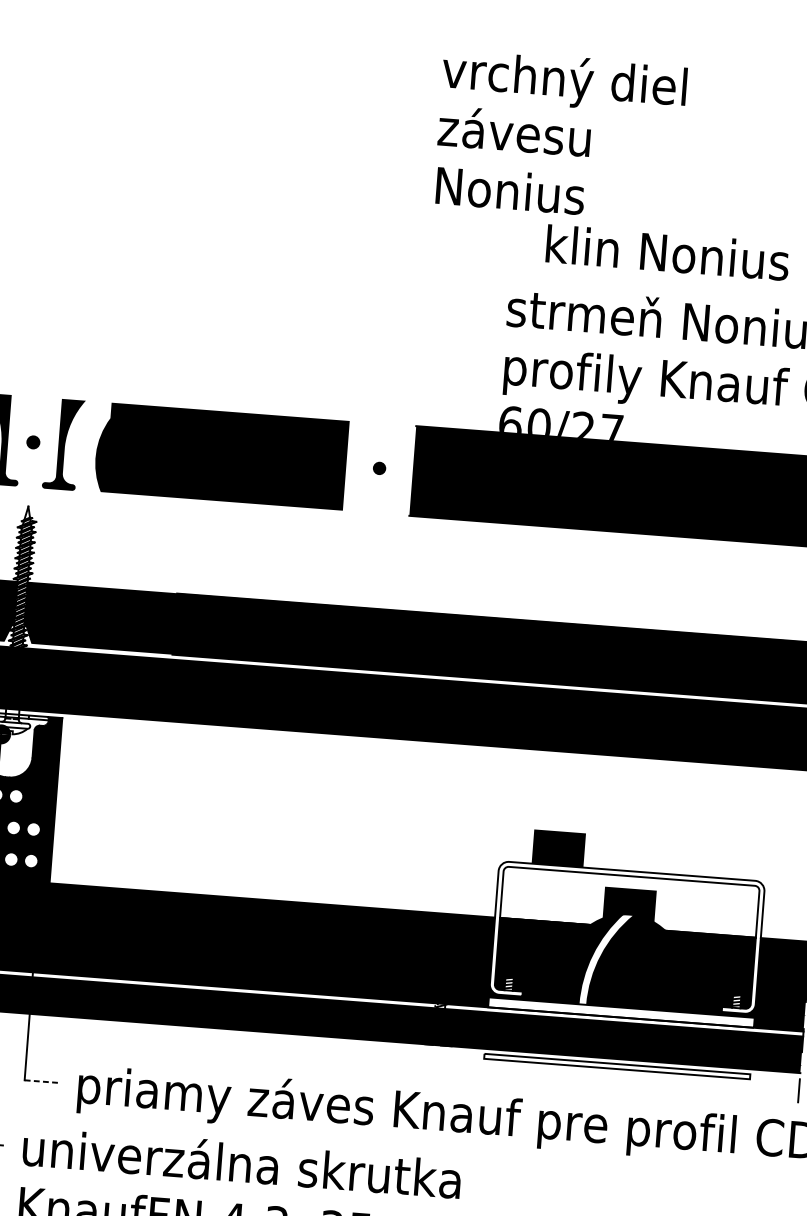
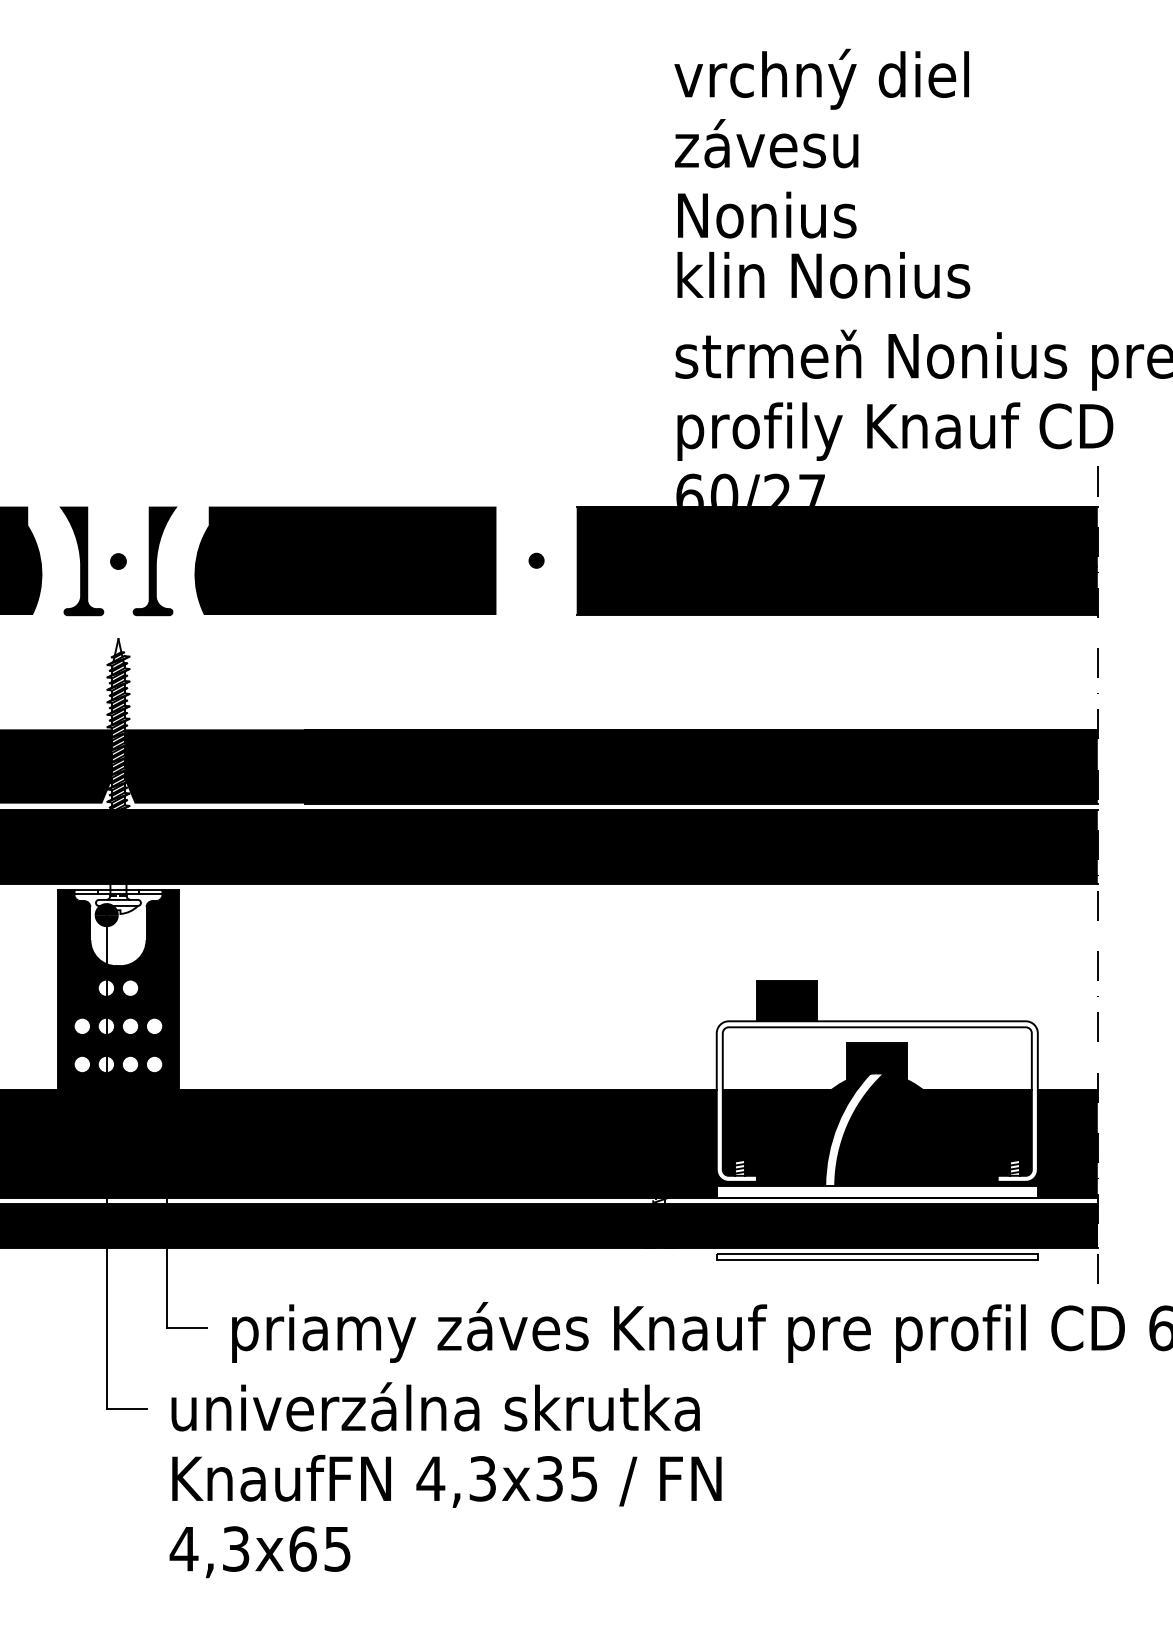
text: (560, 134) -> (821, 143), moved
text: (667, 253) -> (823, 275), moved
line: (40, 1081) -> (186, 1328), dashed -> solid

